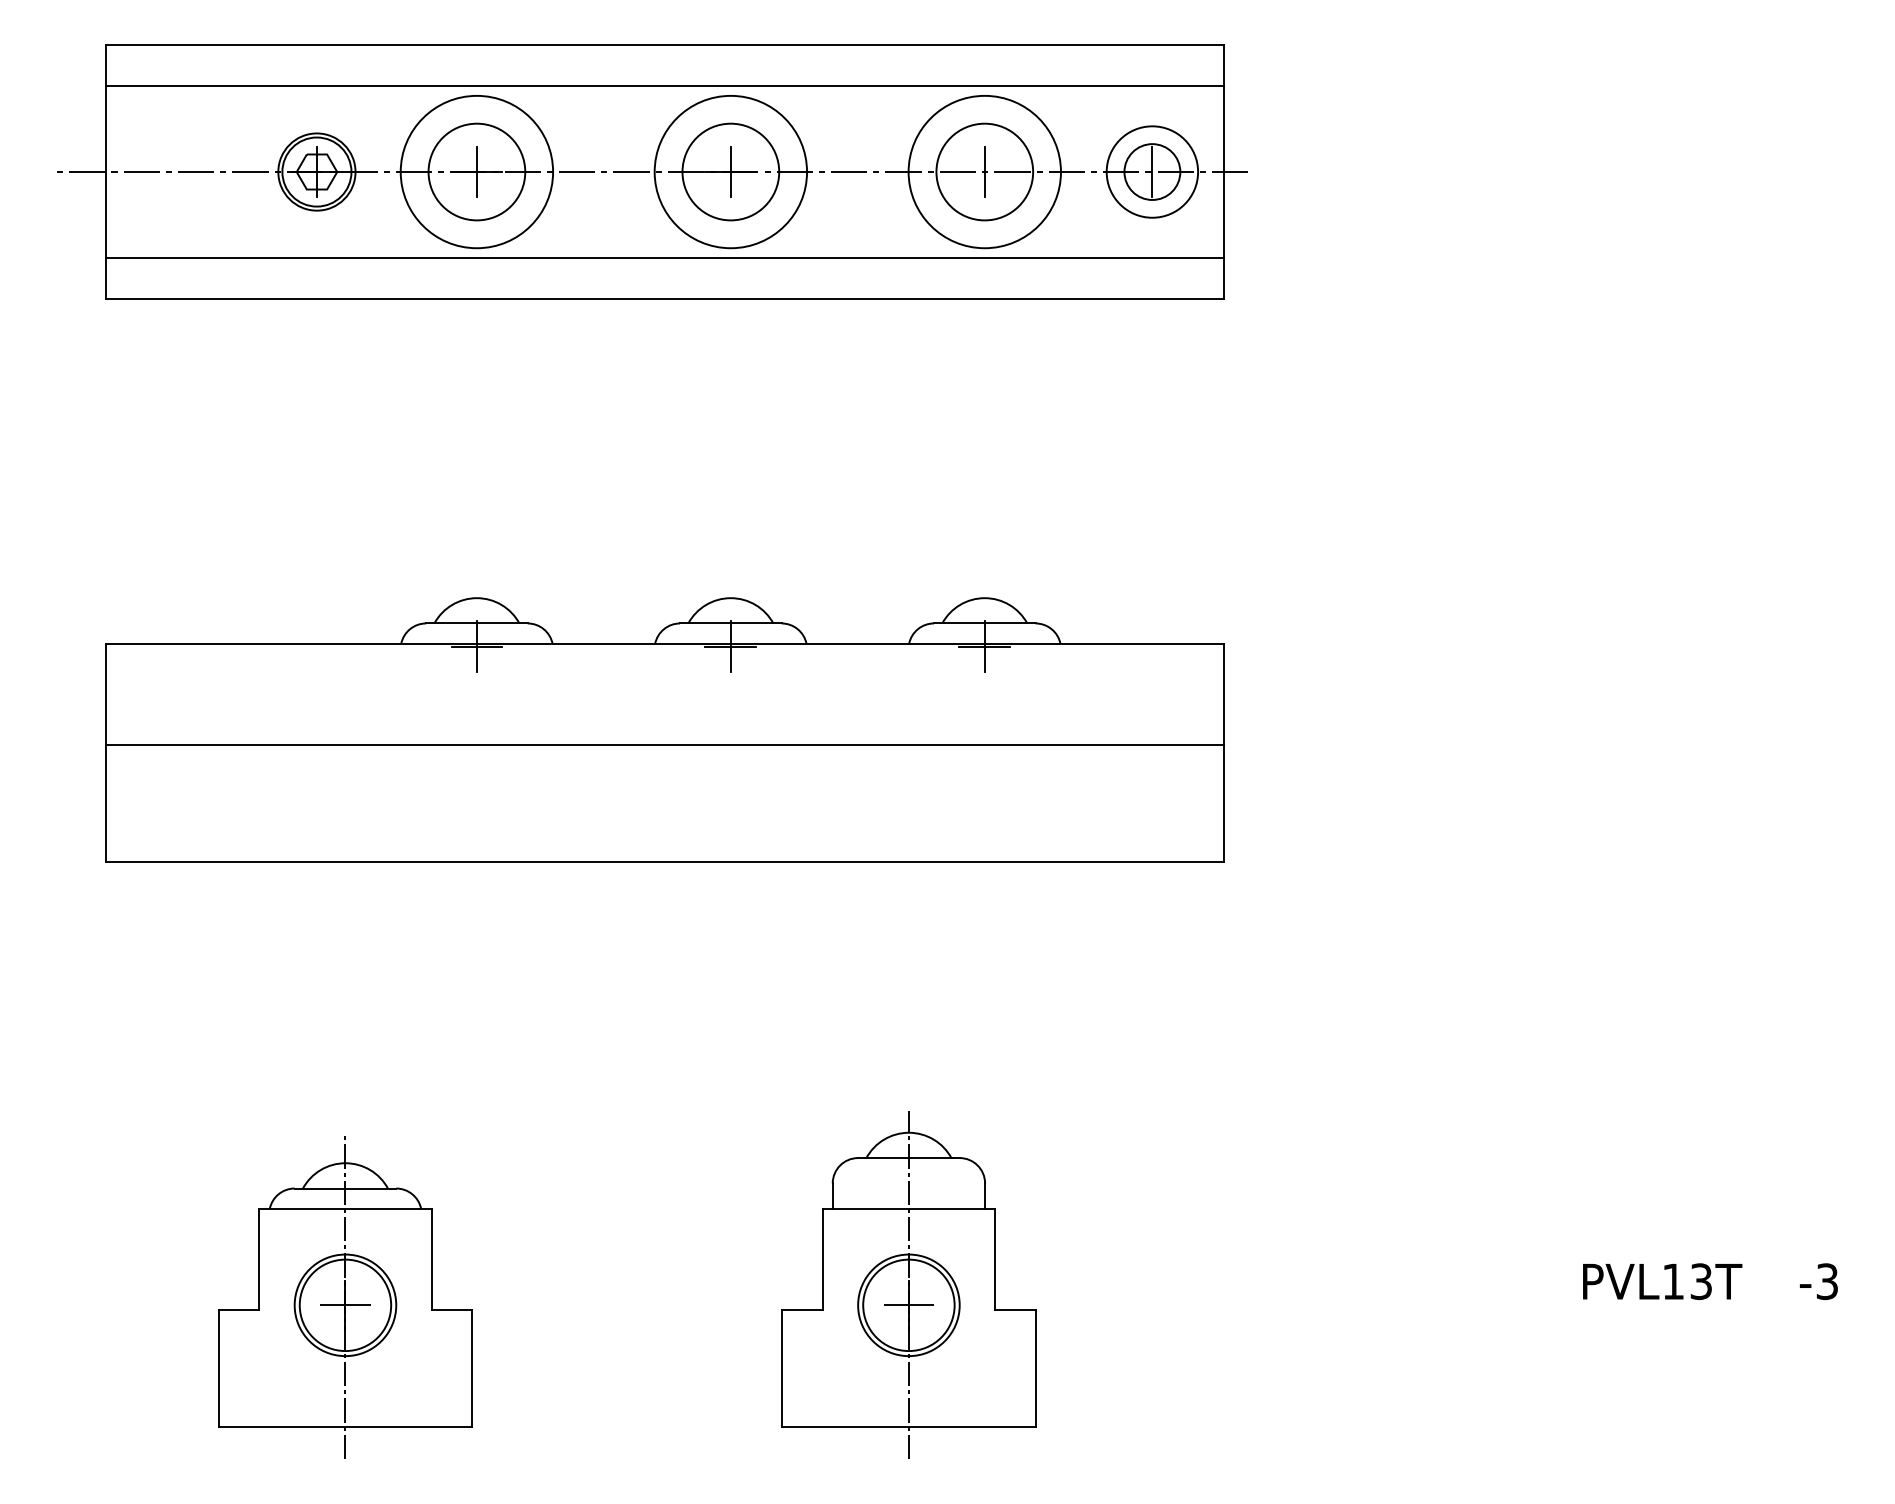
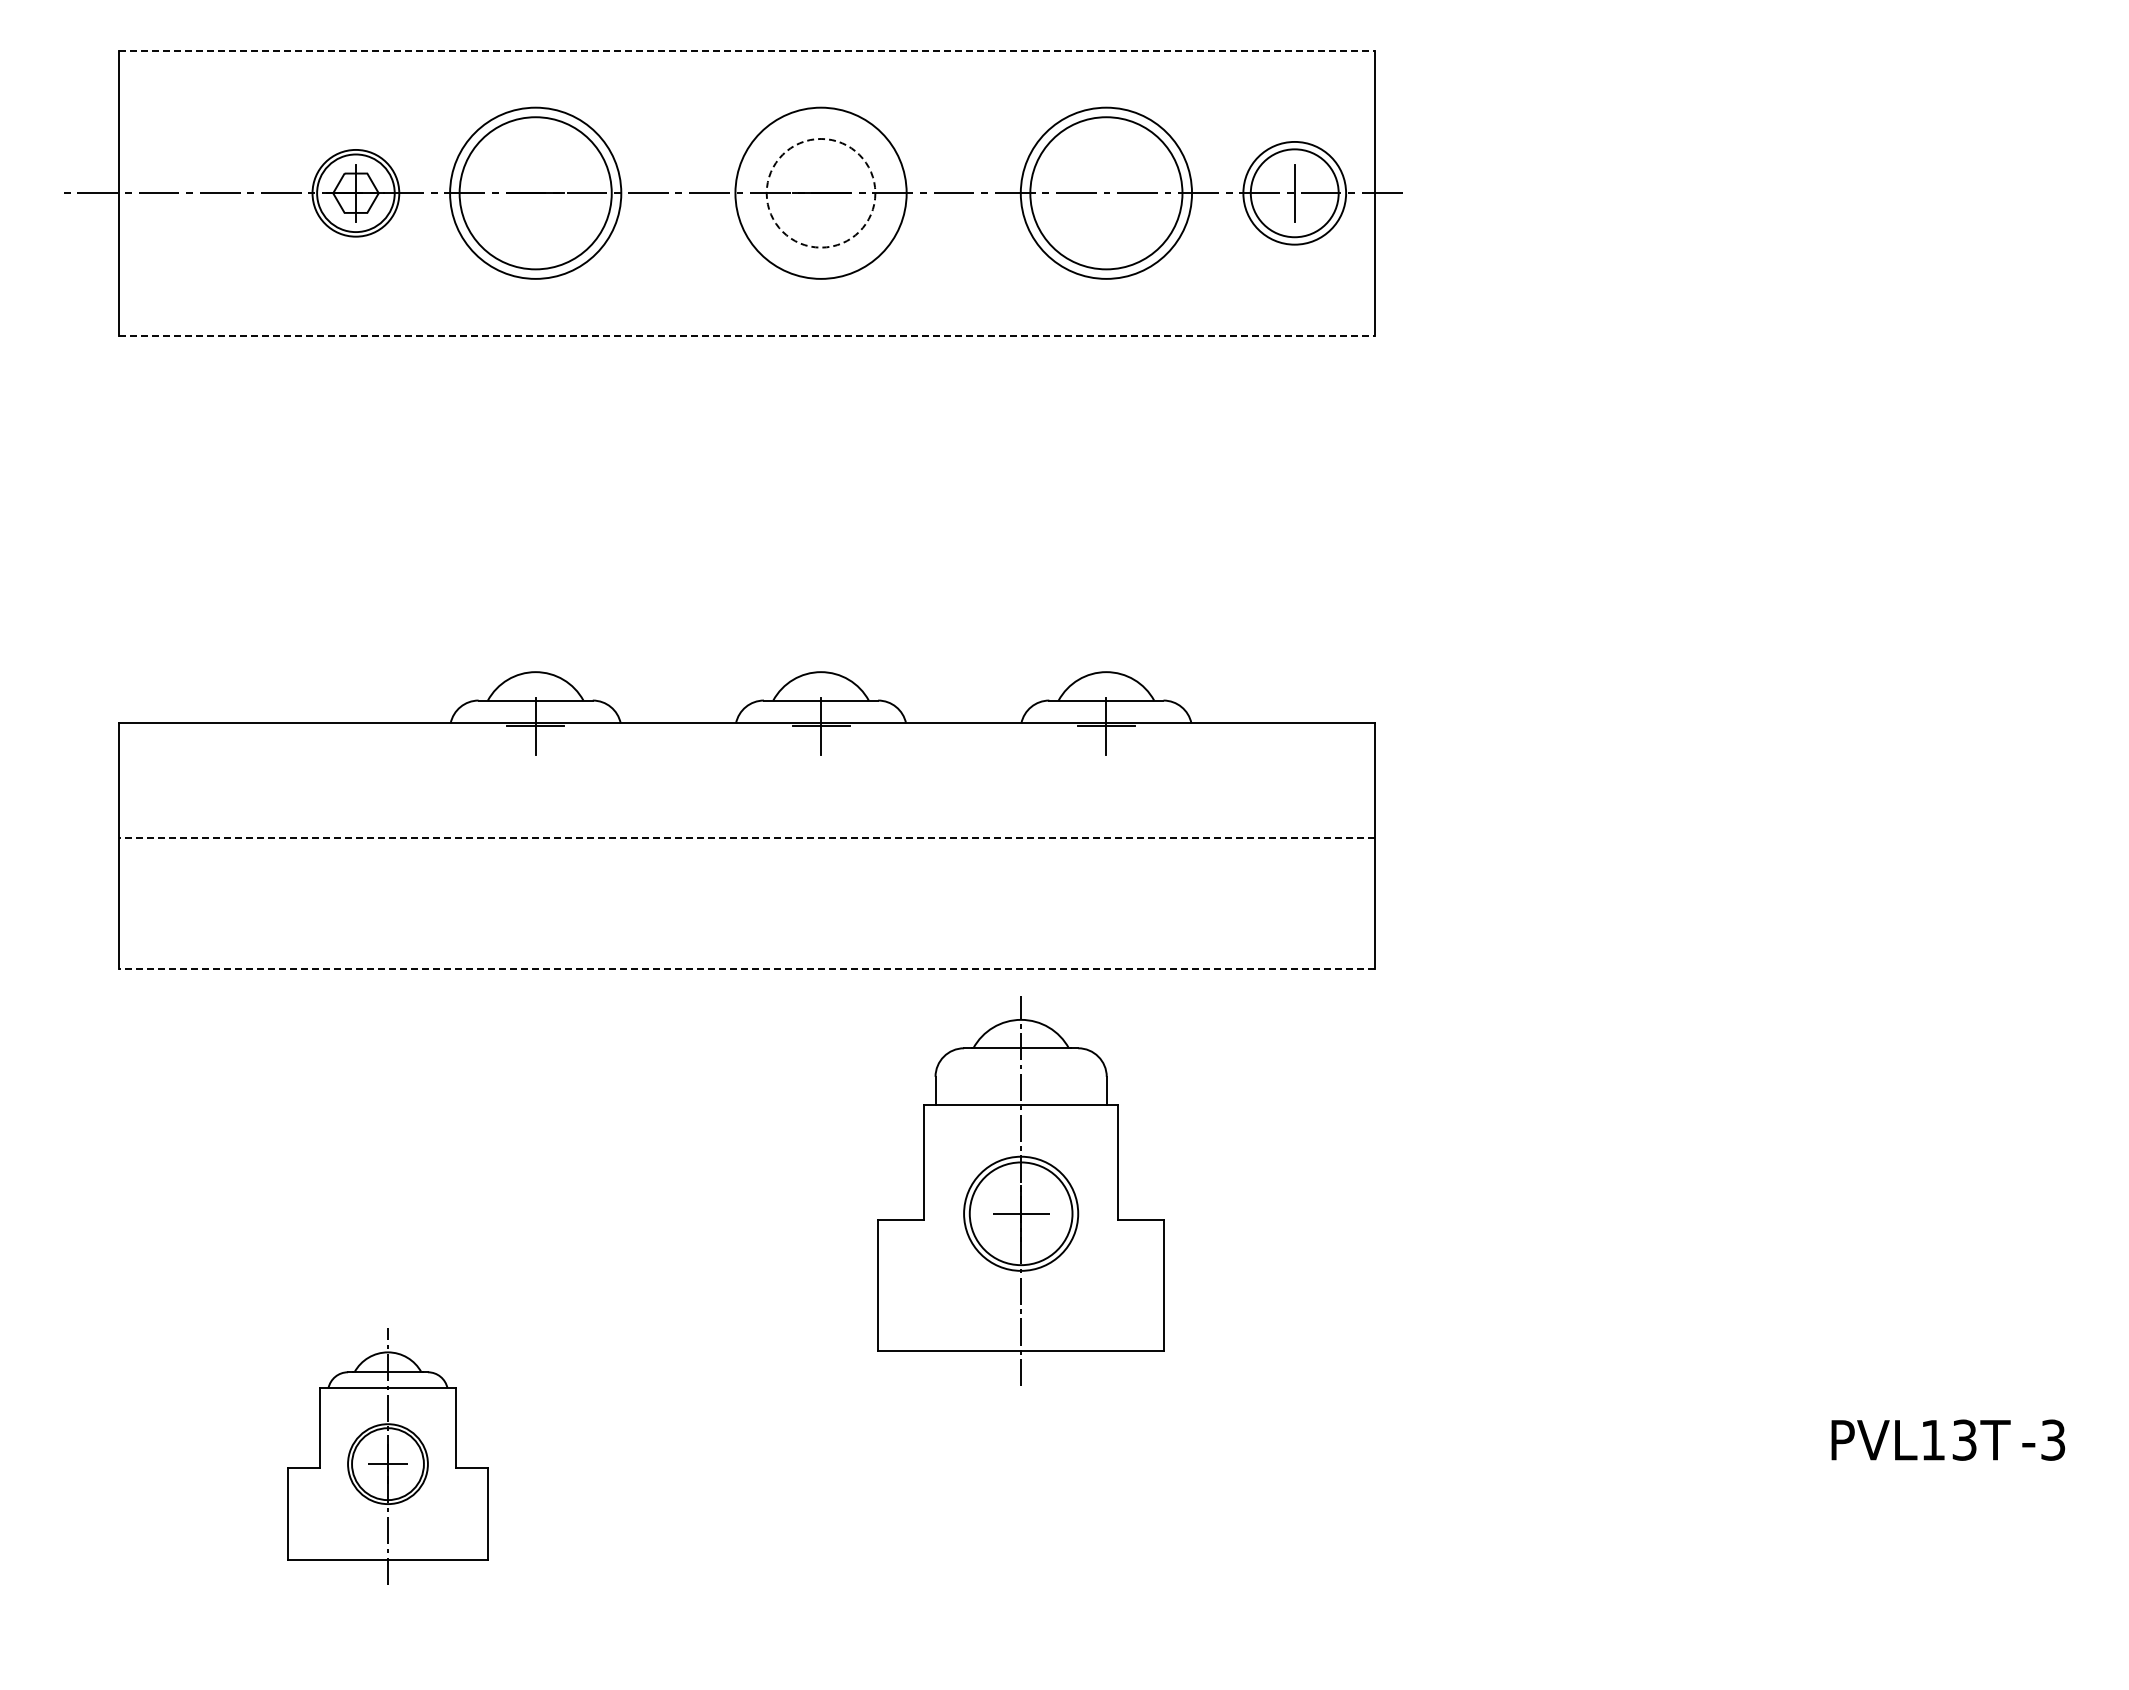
line: (664, 44) -> (746, 50), solid -> dashed
line: (664, 85) -> (746, 96), removed
circle: (476, 171) -> (535, 192), size x1.4
line: (476, 171) -> (535, 192), removed
circle: (730, 171) -> (820, 192), solid -> dashed
line: (731, 171) -> (821, 192), removed
circle: (984, 171) -> (1106, 192), size x1.4
line: (984, 171) -> (1106, 192), removed
circle: (1152, 171) -> (1294, 192), size x1.4
line: (664, 258) -> (746, 290), removed
line: (664, 298) -> (746, 335), solid -> dashed
line: (664, 745) -> (746, 837), solid -> dashed
line: (664, 861) -> (746, 968), solid -> dashed
text: (1662, 1281) -> (1920, 1439), moved
part: (908, 1284) -> (1020, 1190), moved
part: (345, 1297) -> (387, 1457), size x0.7

